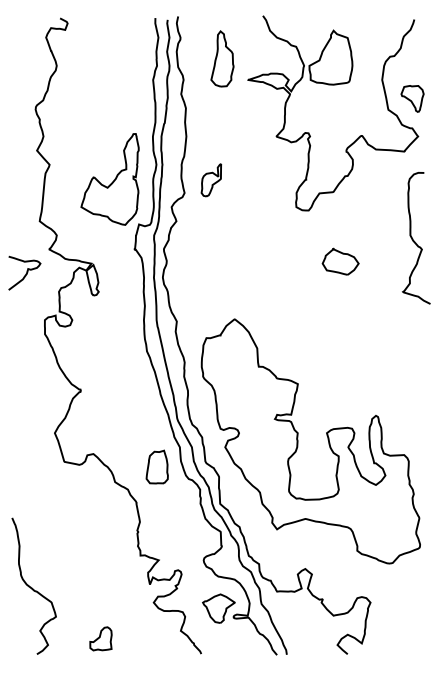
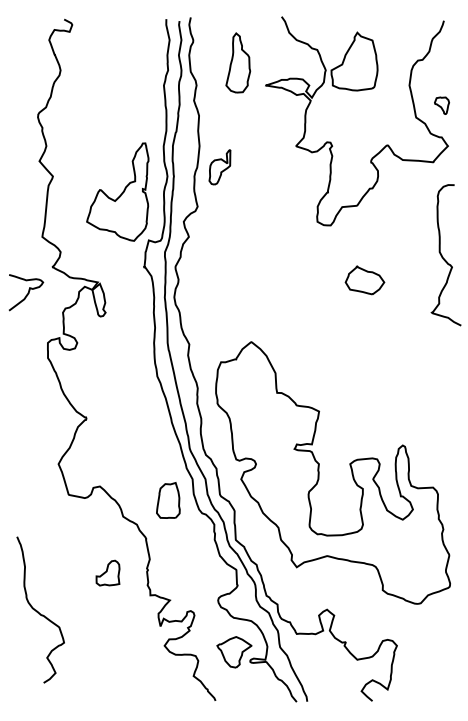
part: (412, 98) -> (441, 105), size x0.6
part: (211, 180) -> (220, 167), moved
curve: (32, 587) -> (38, 611), moved
part: (100, 638) -> (107, 572), moved

